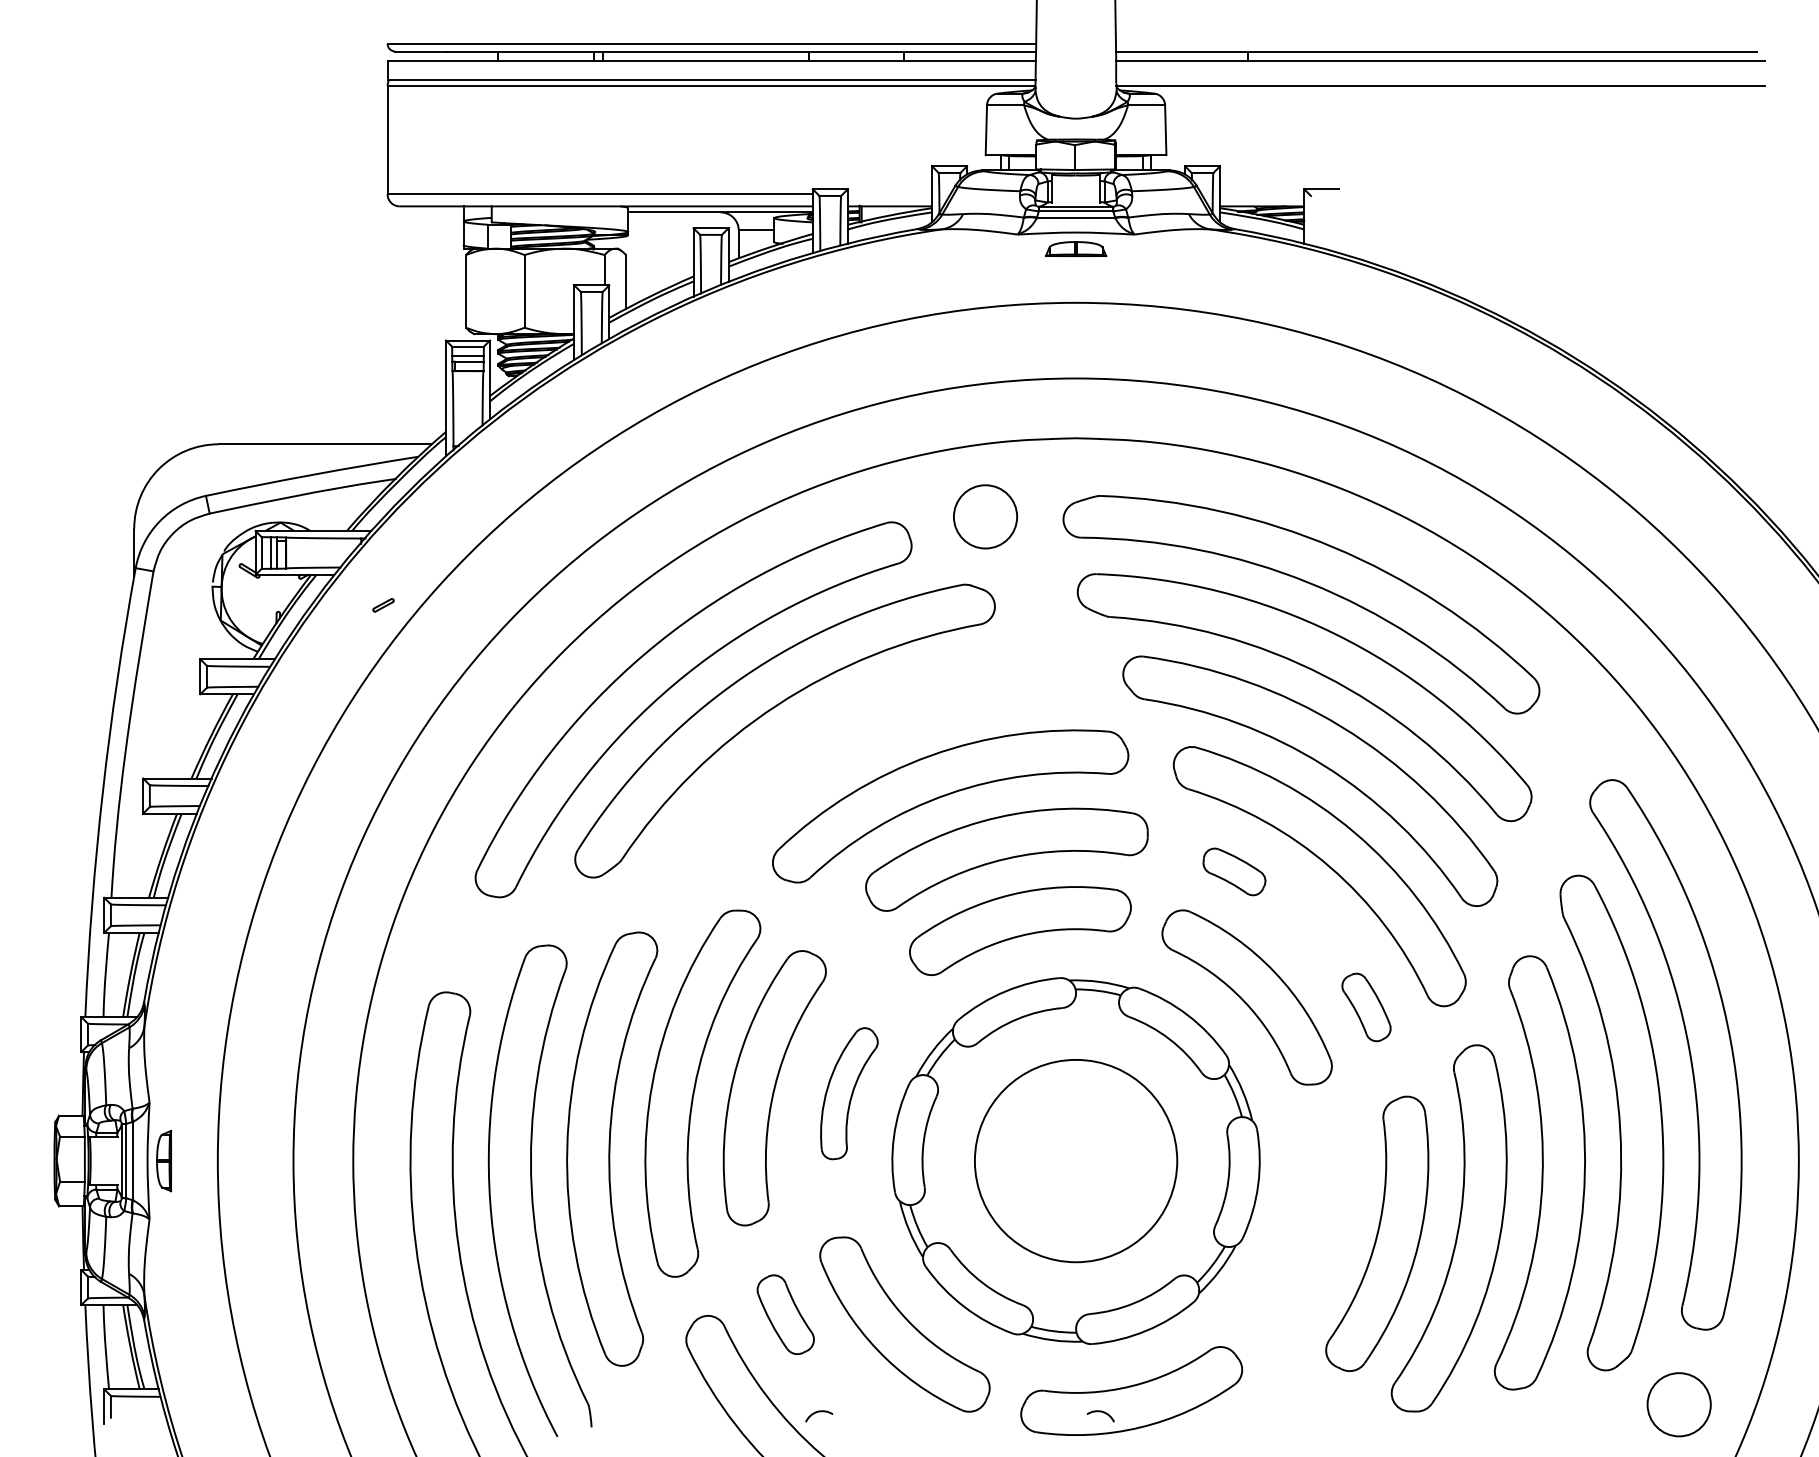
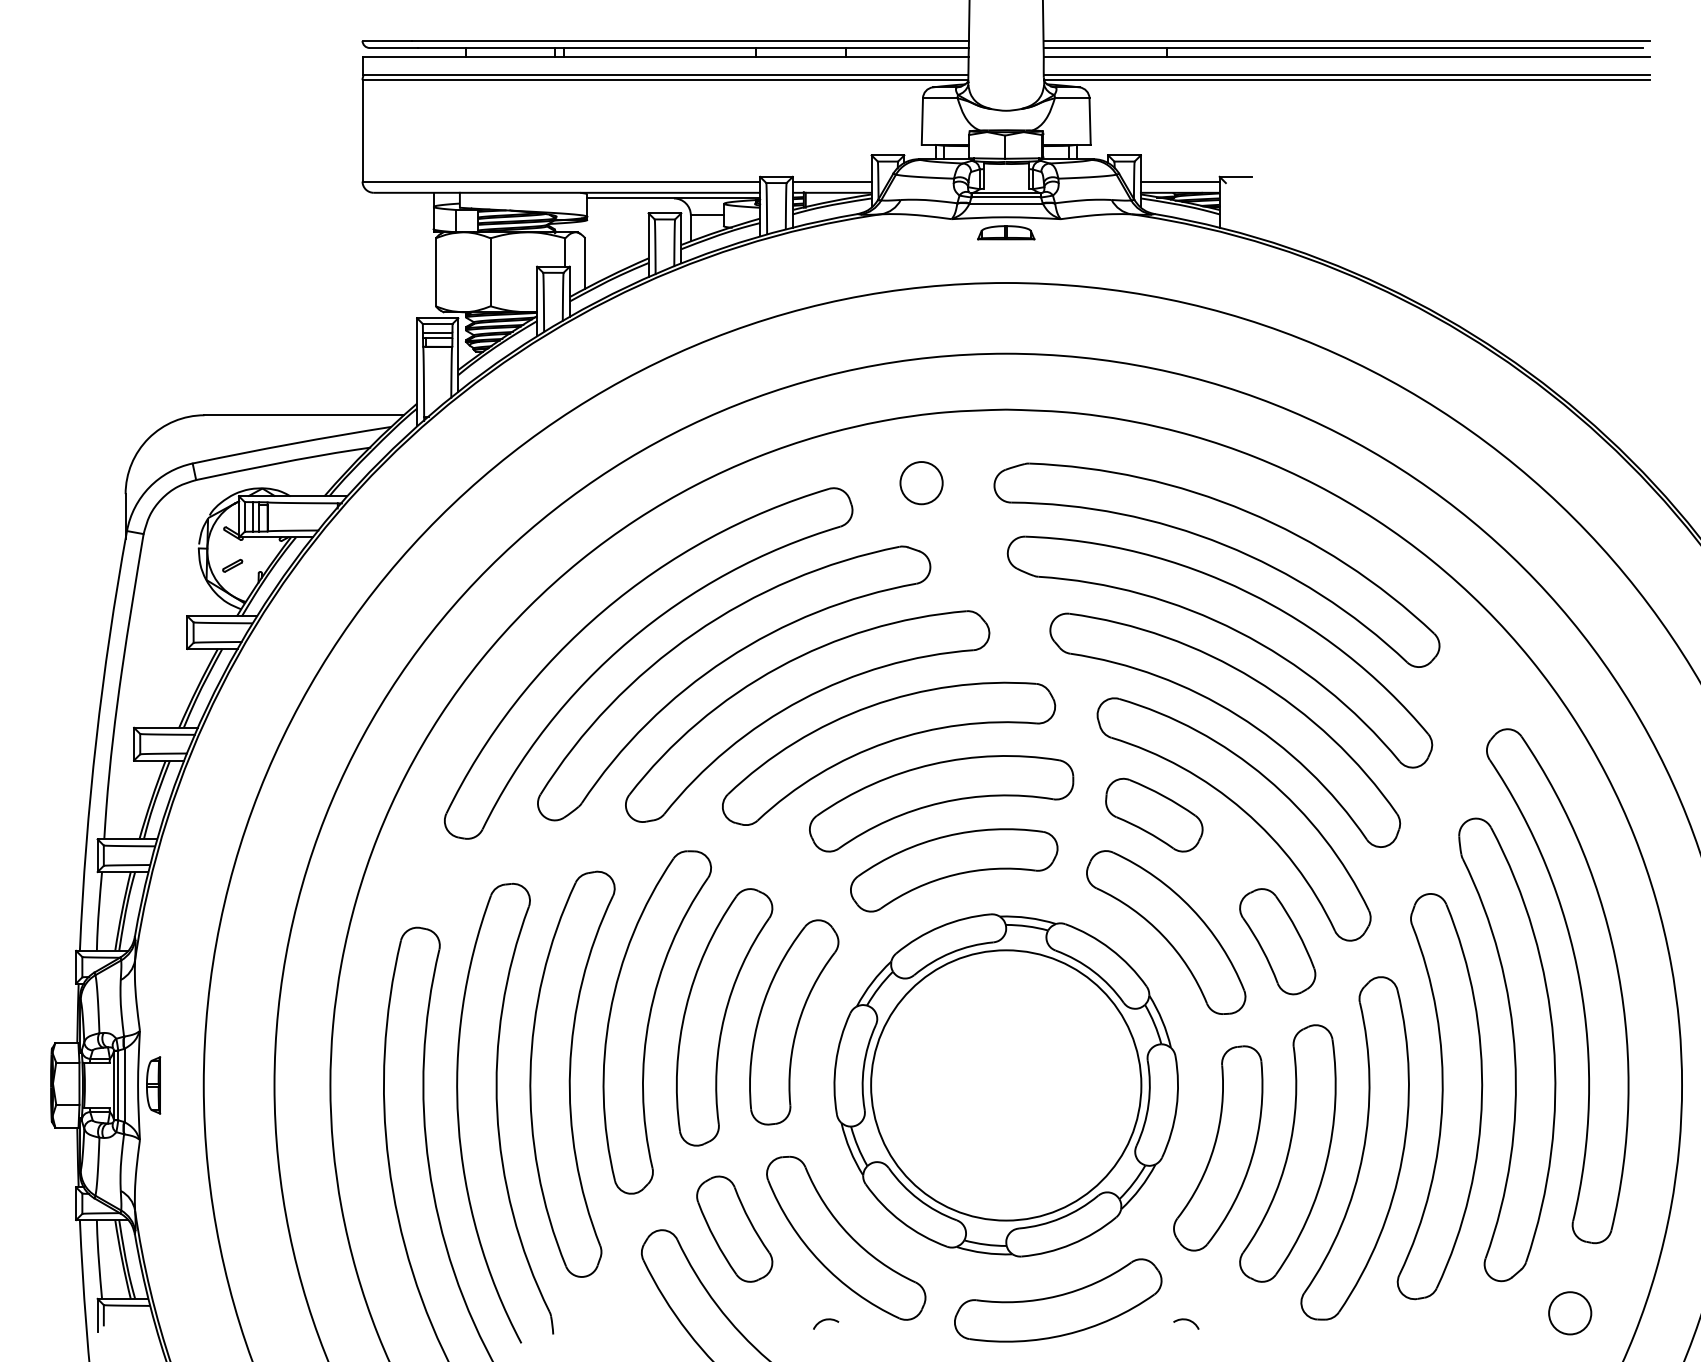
line: (1439, 43) -> (1346, 40), added
line: (1439, 79) -> (1346, 74), added
line: (889, 194) -> (831, 181), added
line: (1261, 194) -> (1179, 181), added
circle: (985, 517) -> (921, 483), size x0.71
part: (383, 604) -> (232, 565), moved
part: (854, 751) -> (799, 702), added
part: (1234, 871) -> (1154, 814), size x1.67
part: (1366, 1007) -> (1277, 941), size x1.67
part: (849, 1093) -> (794, 1022), size x1.67
circle: (1076, 1161) -> (1006, 1085), size x1.43
part: (1303, 1228) -> (1218, 1148), added
part: (785, 1314) -> (734, 1228), size x1.43
circle: (1679, 1404) -> (1570, 1313), size x0.71
arc: (819, 1412) -> (826, 1320), moved
arc: (1103, 1413) -> (1188, 1321), moved

